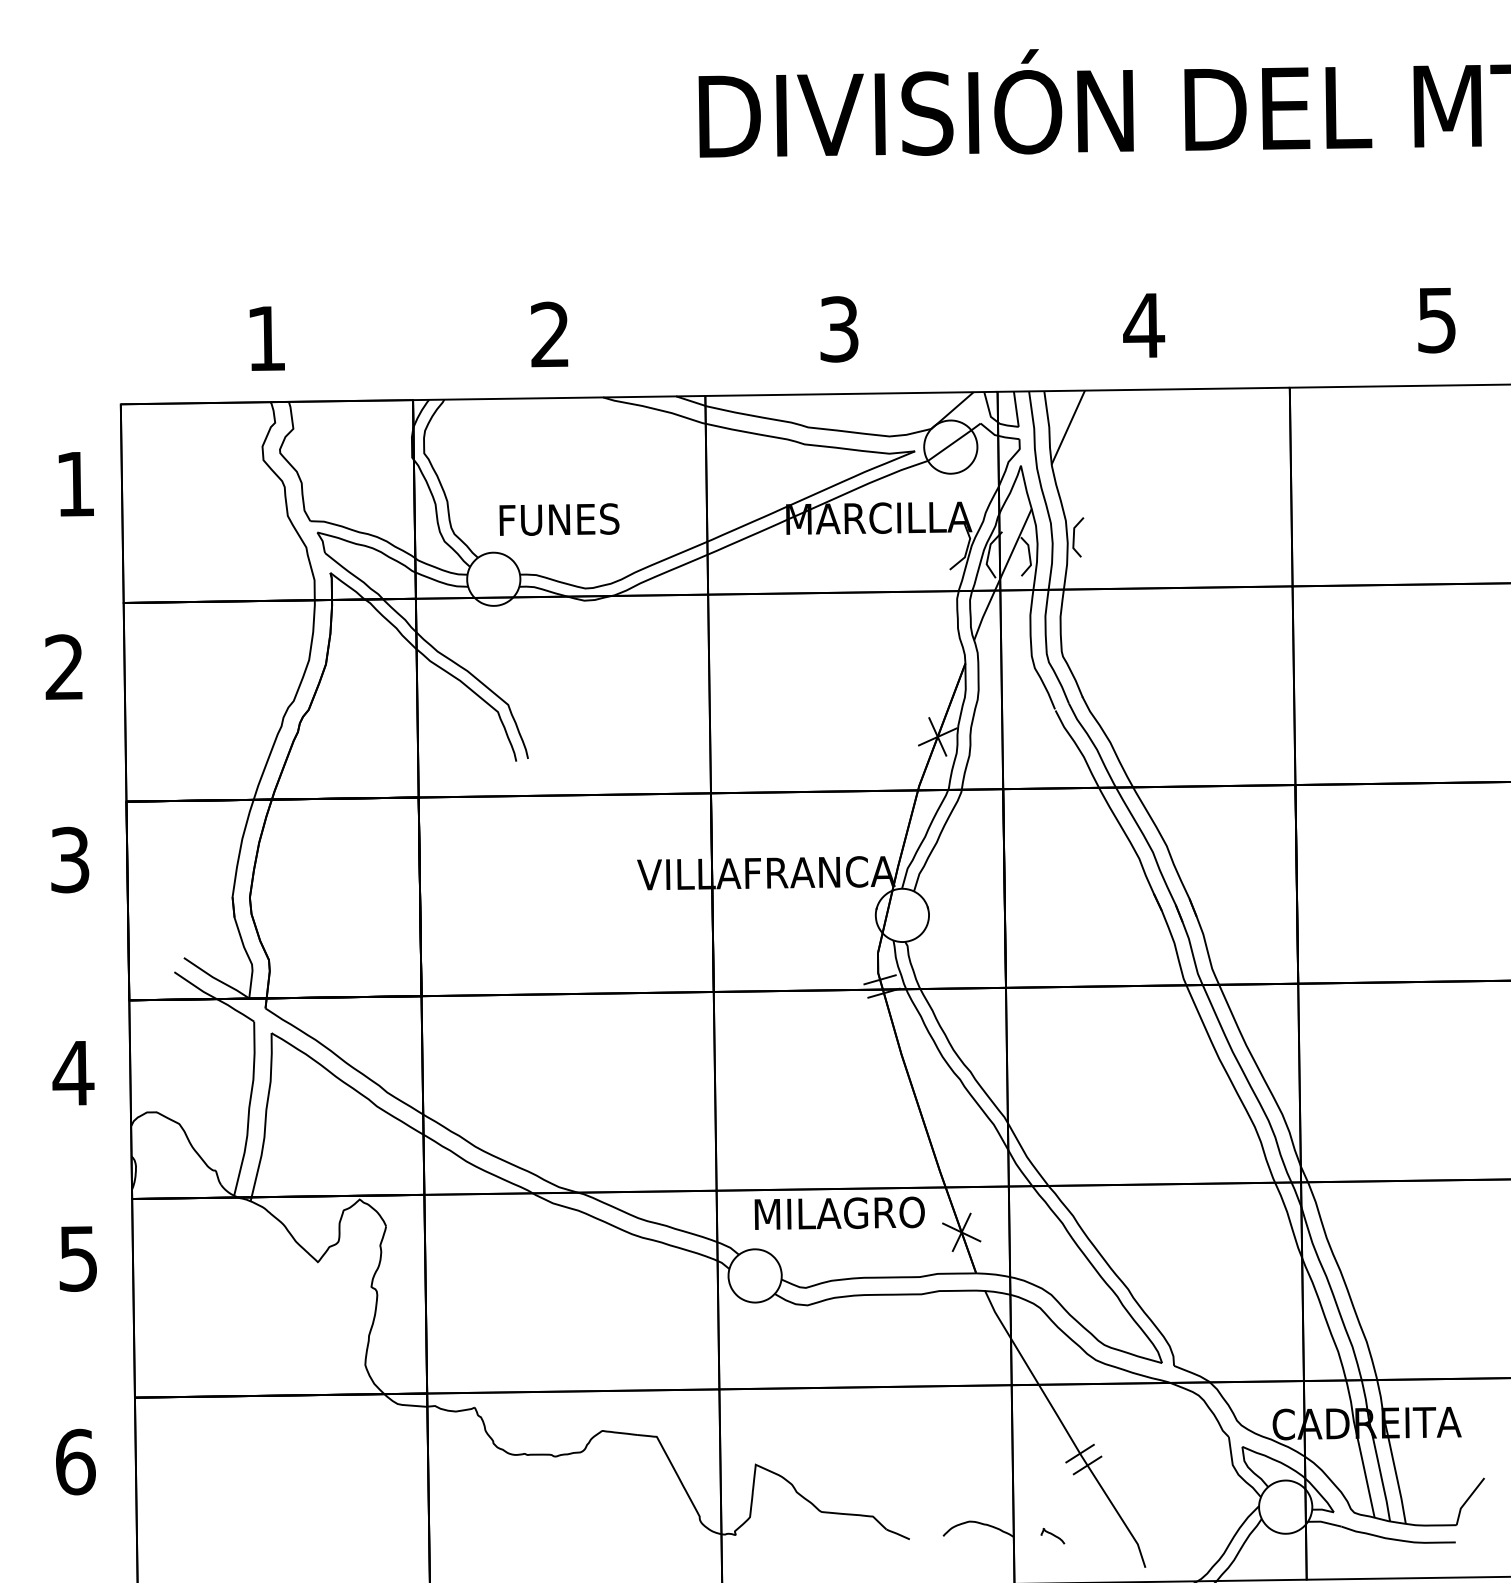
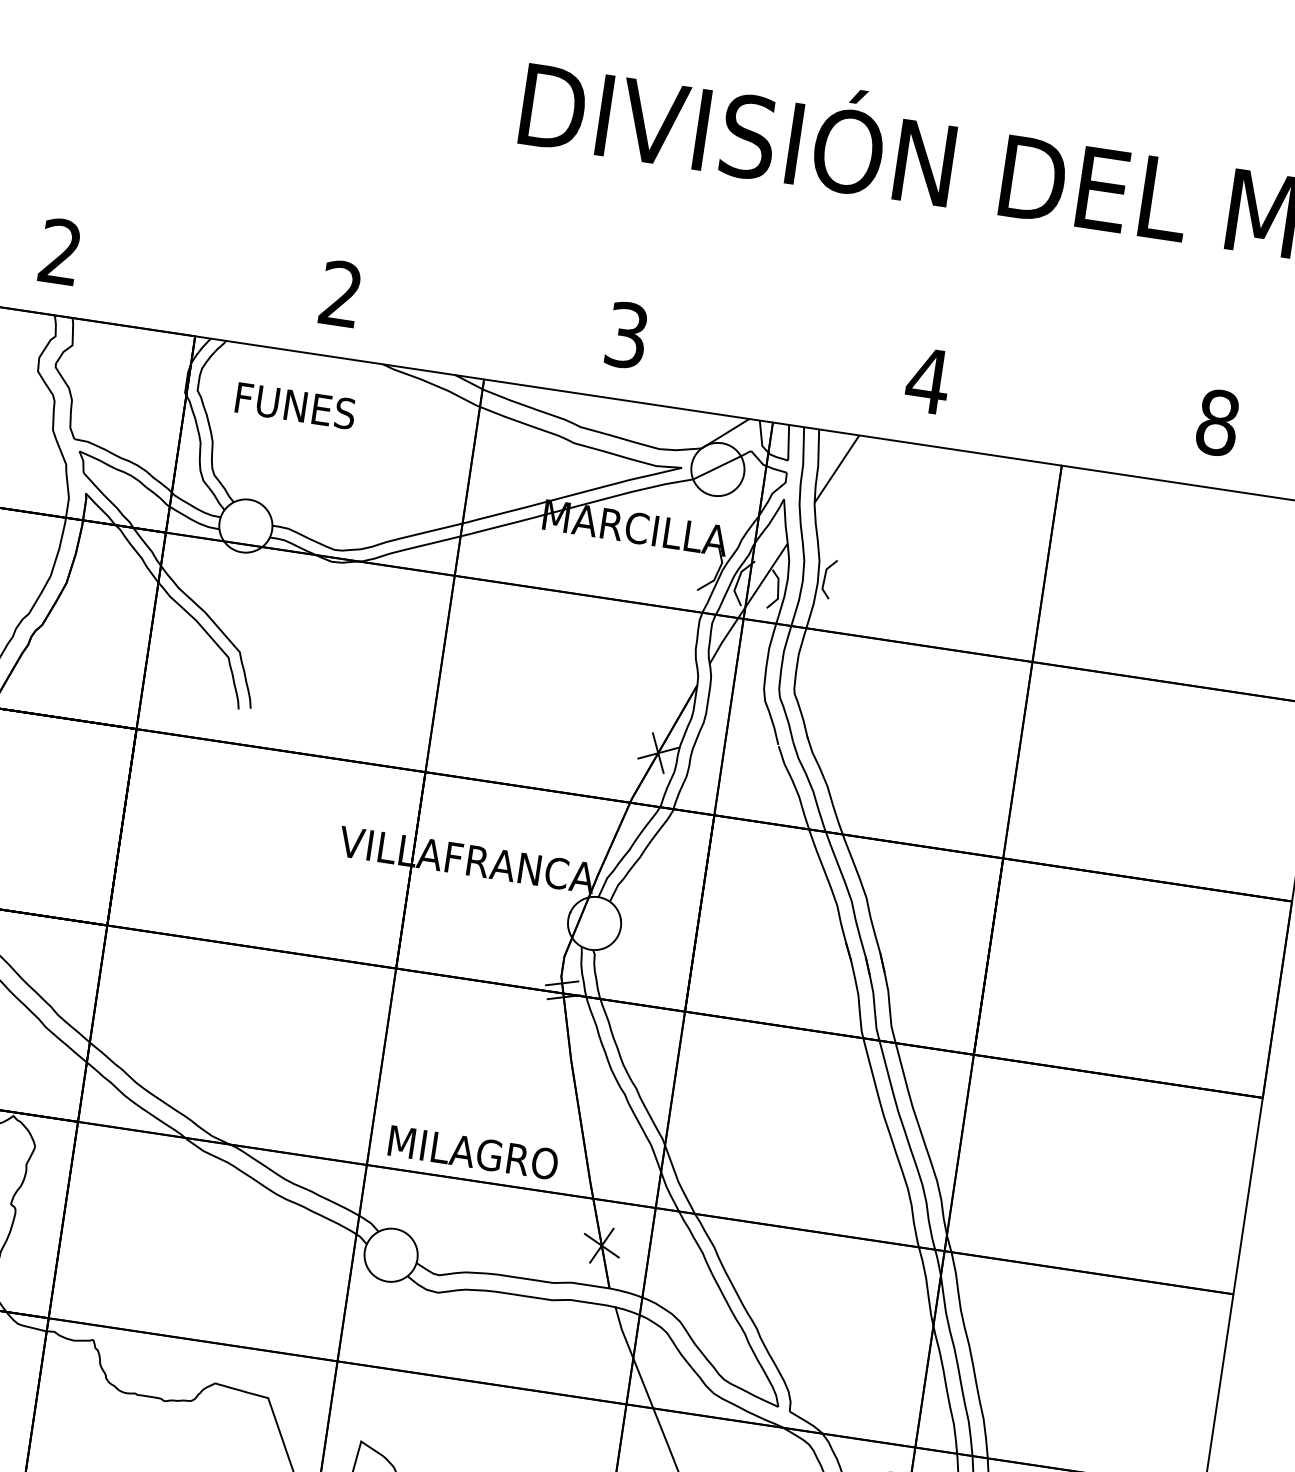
text: (1436, 320) -> (1217, 423), 5 -> 8
text: (265, 337) -> (59, 250), 1 -> 2
text: (559, 519) -> (295, 405), moved
text: (839, 1212) -> (473, 1151), moved

